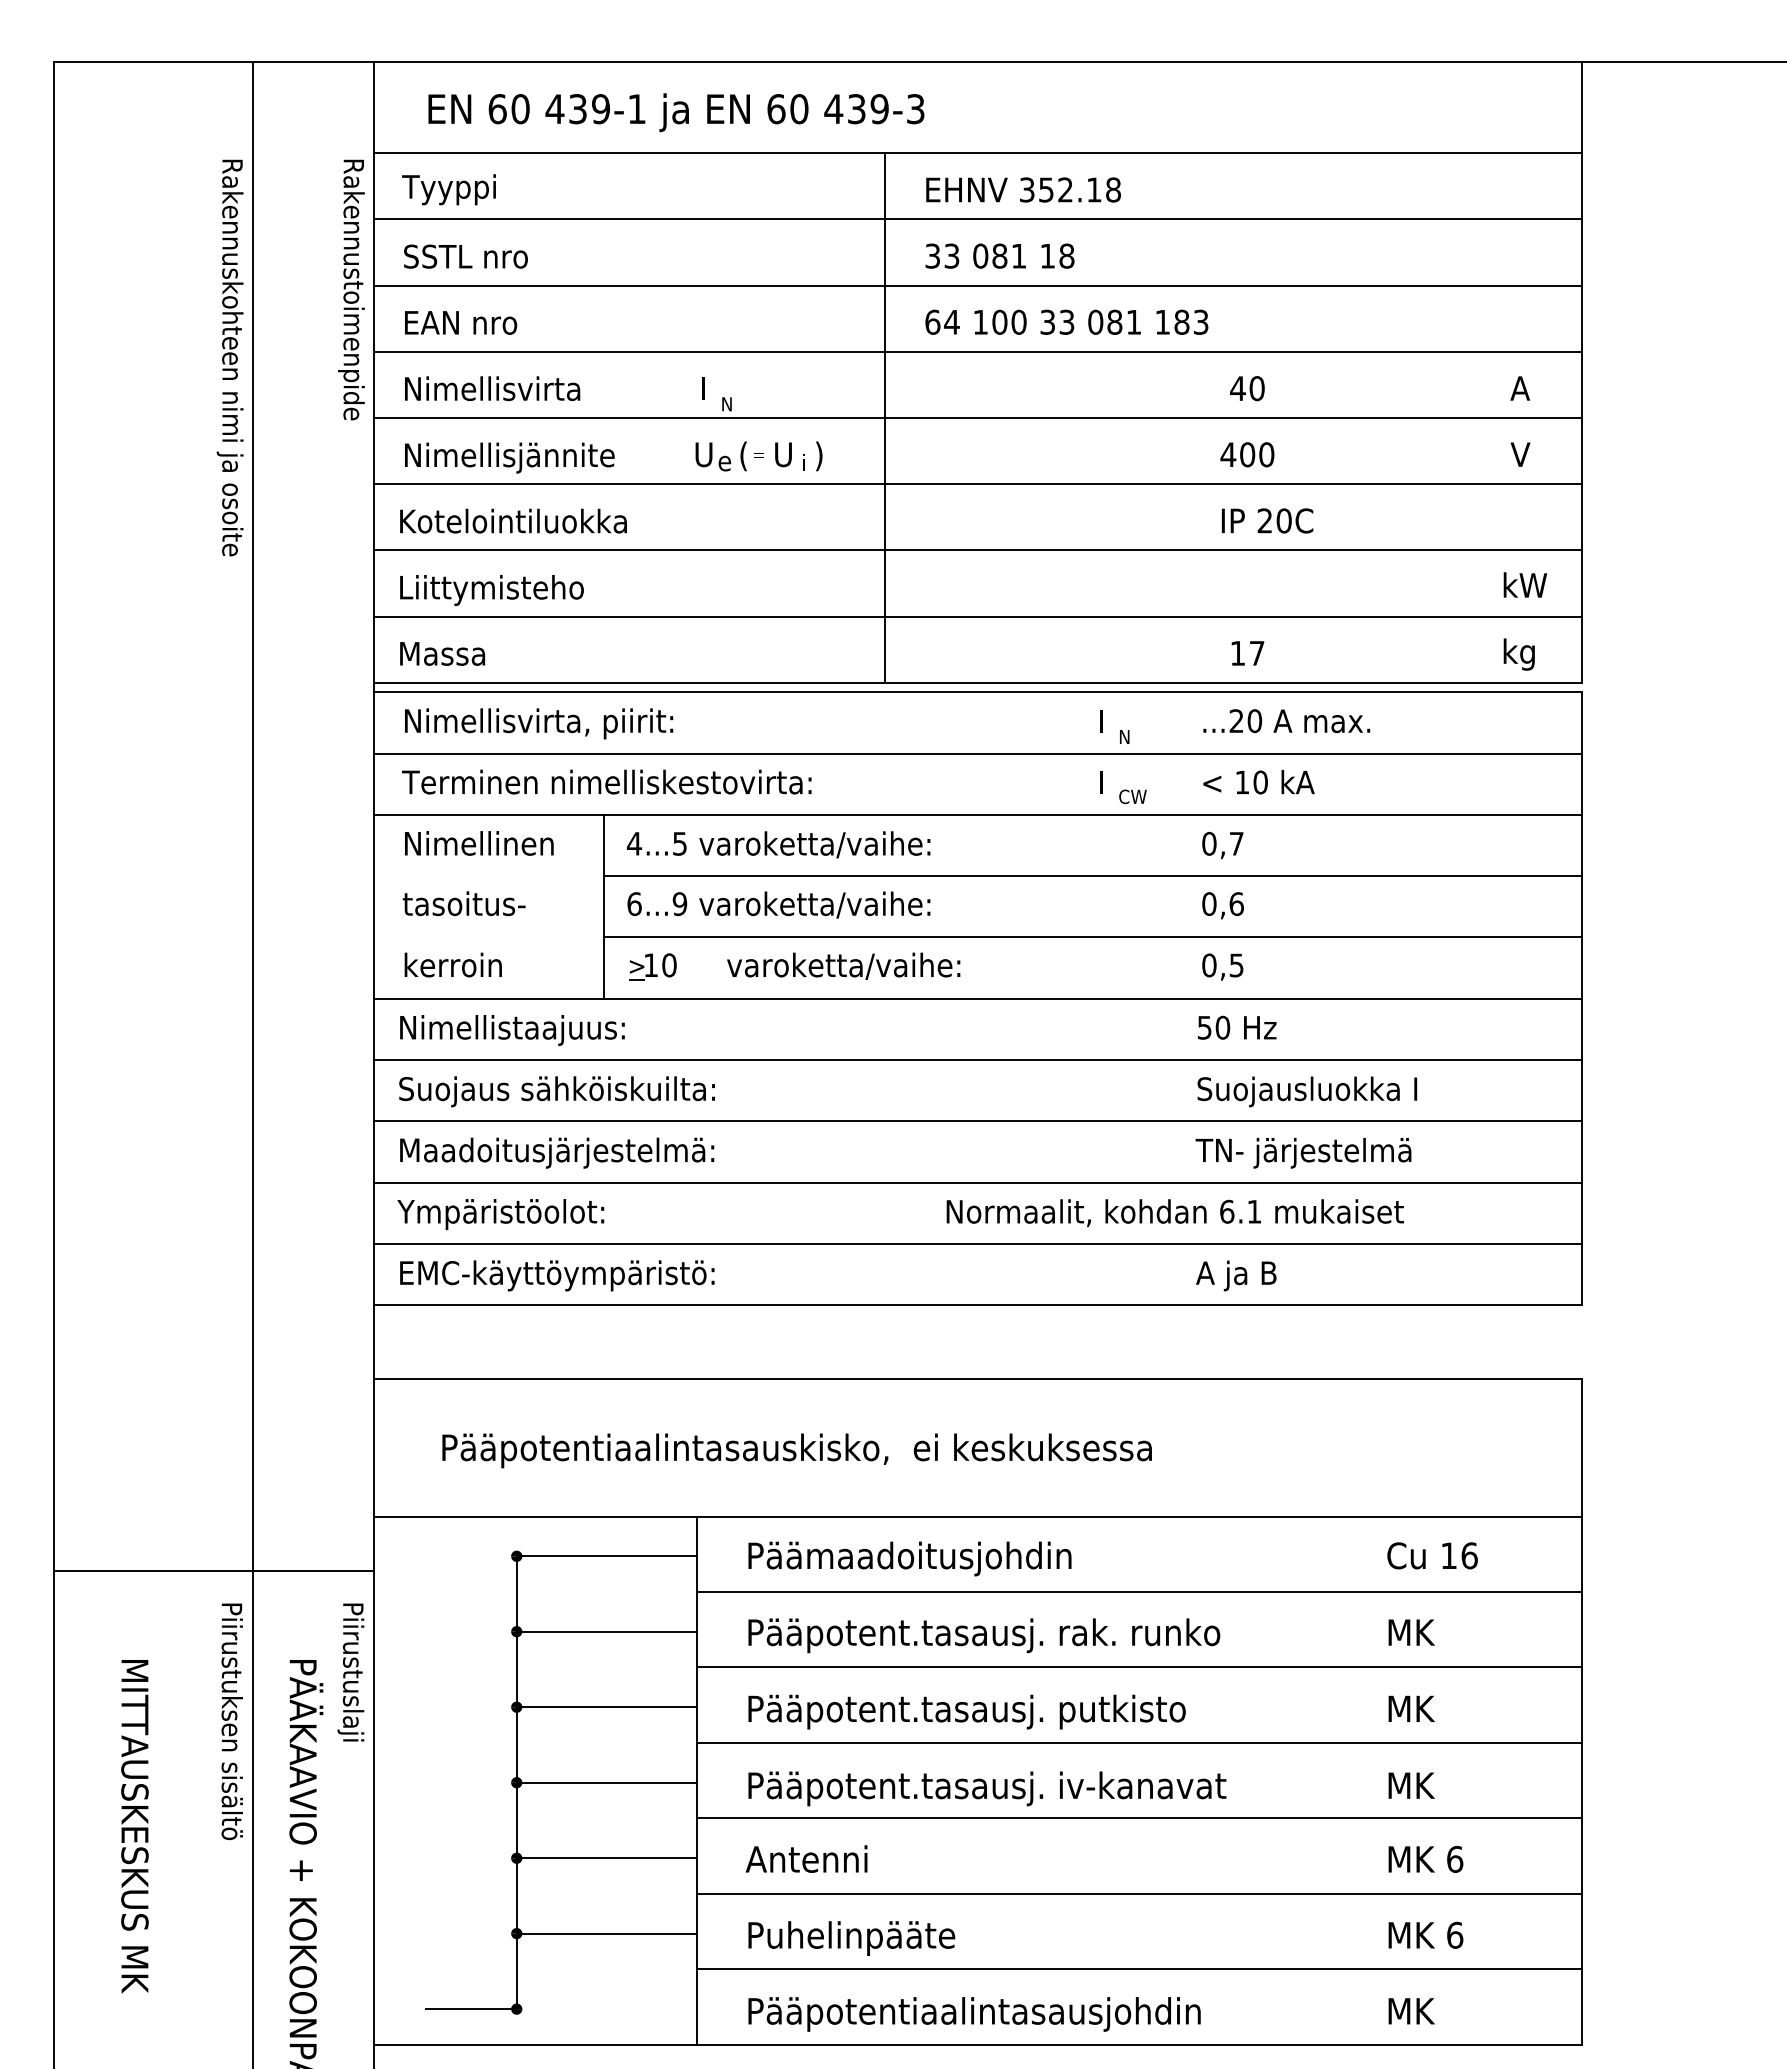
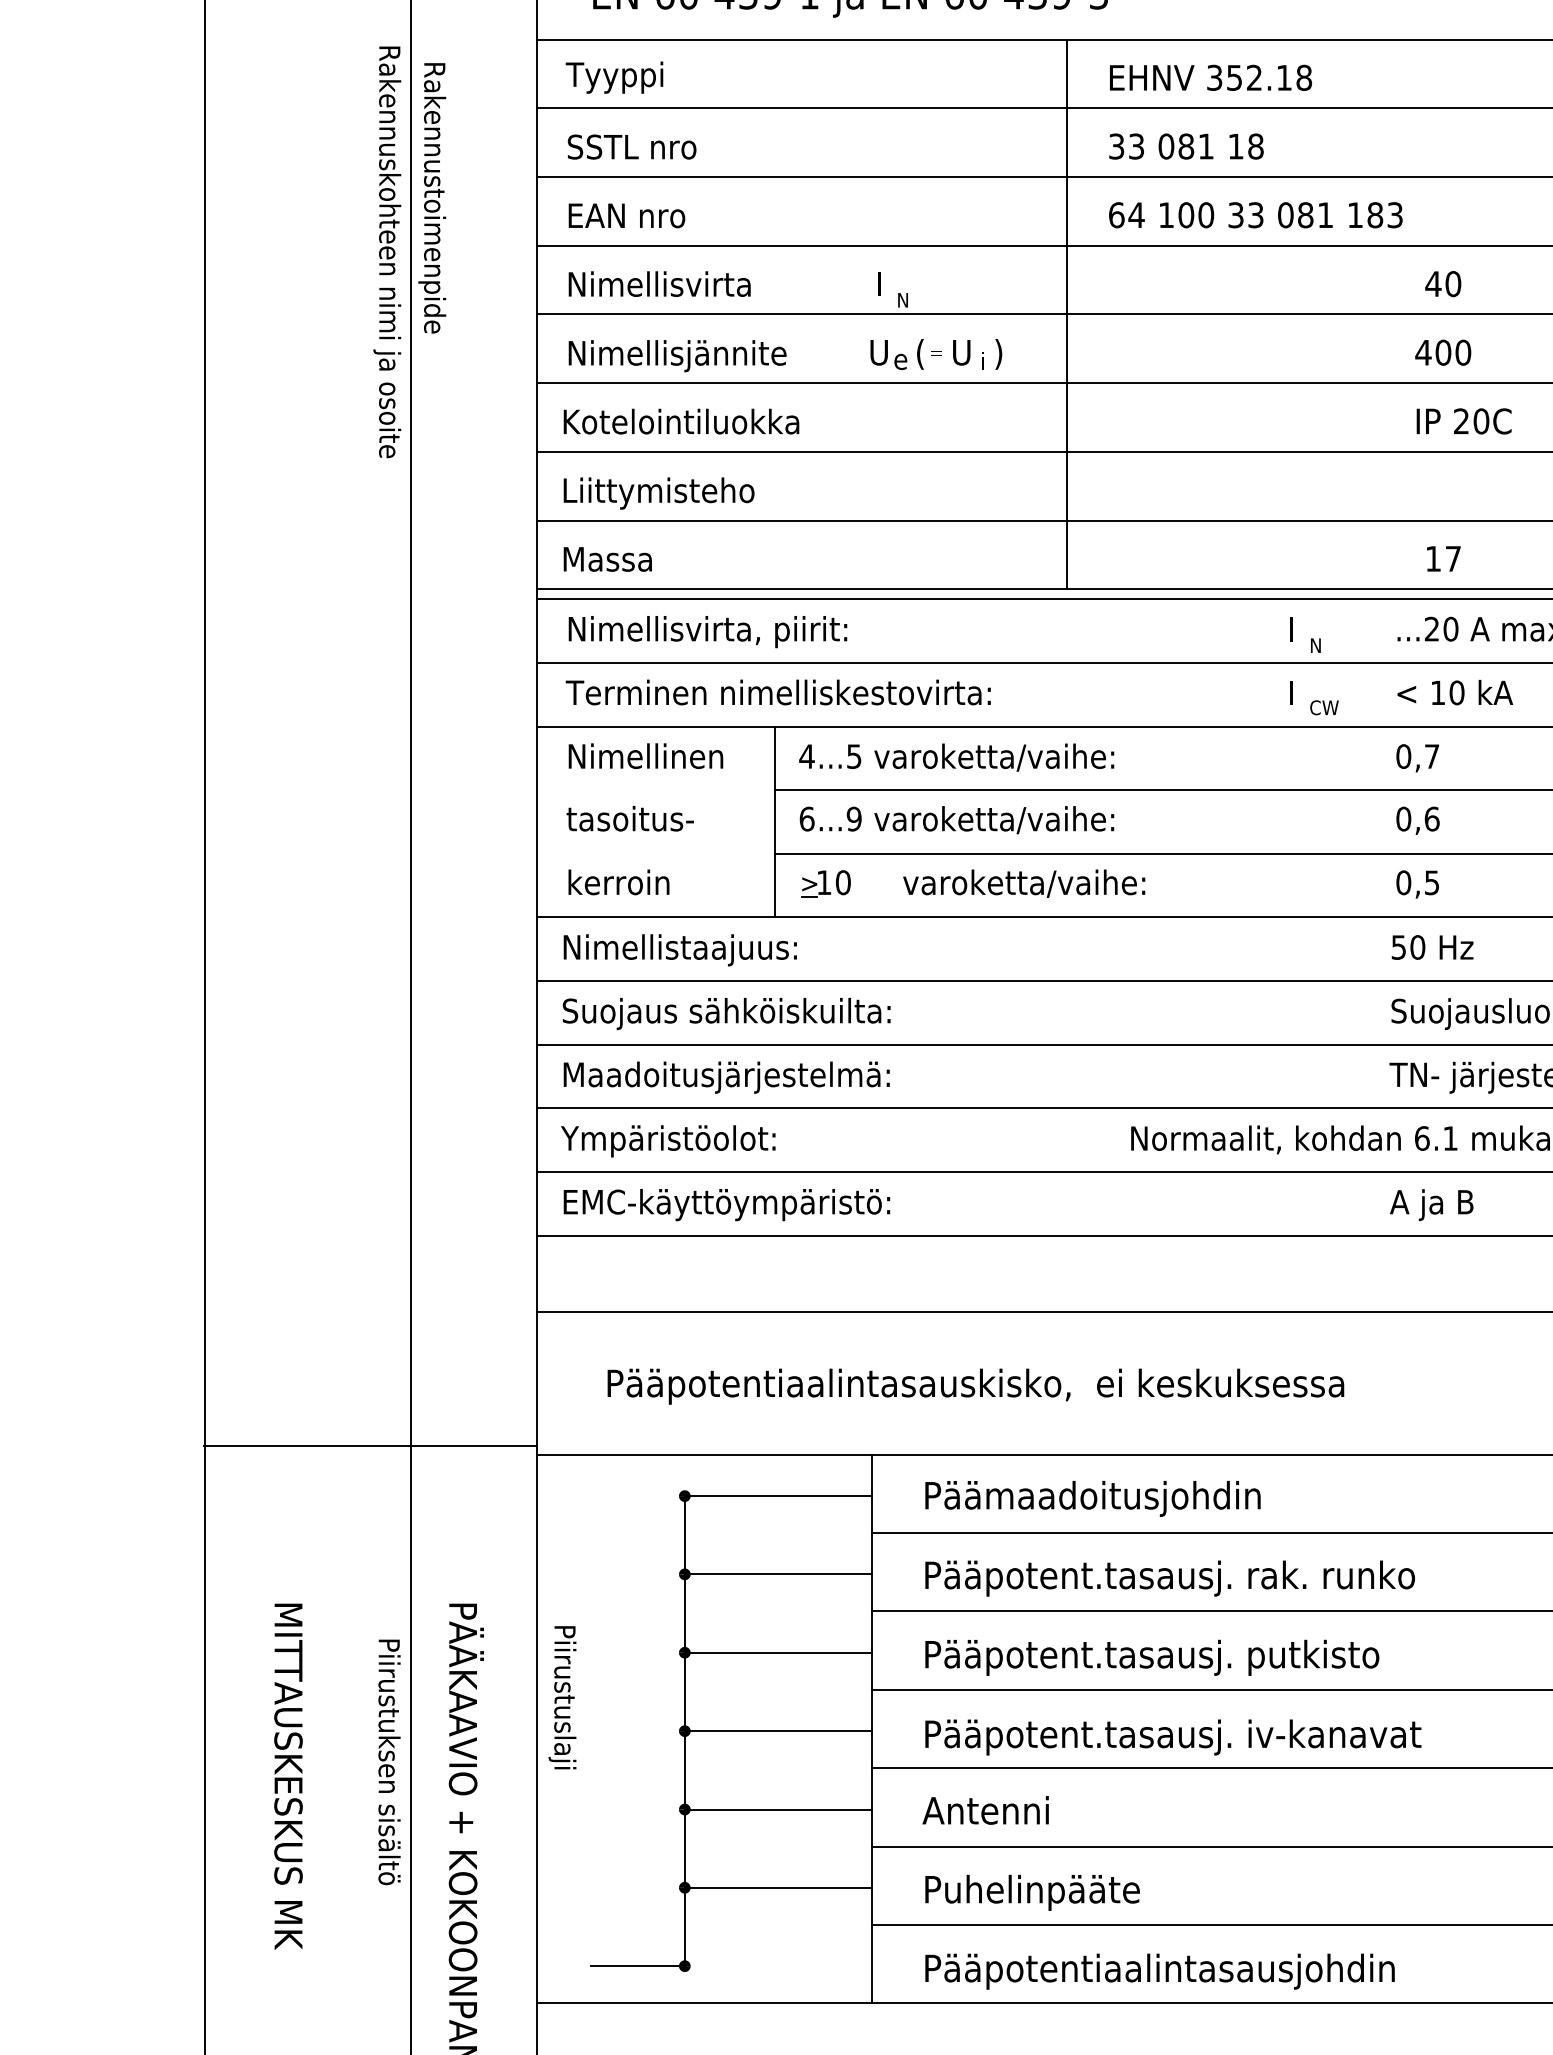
text: (351, 289) -> (432, 197), moved
line: (213, 1571) -> (370, 1446), moved
text: (350, 1672) -> (562, 1697), moved
text: (231, 1721) -> (388, 1762), moved

